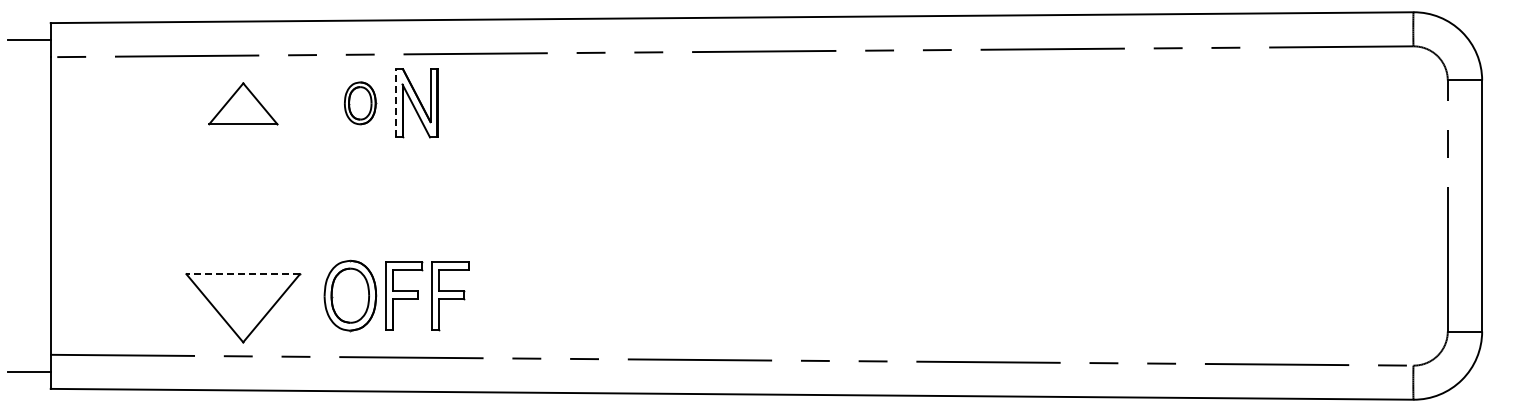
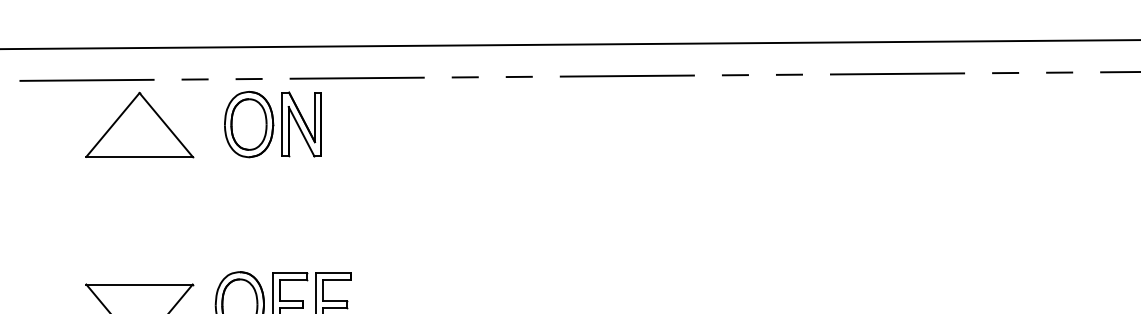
line: (395, 102) -> (282, 123), dashed -> solid
part: (243, 103) -> (139, 124), size x1.67
part: (360, 103) -> (249, 124), size x1.67
line: (243, 274) -> (139, 284), dashed -> solid

